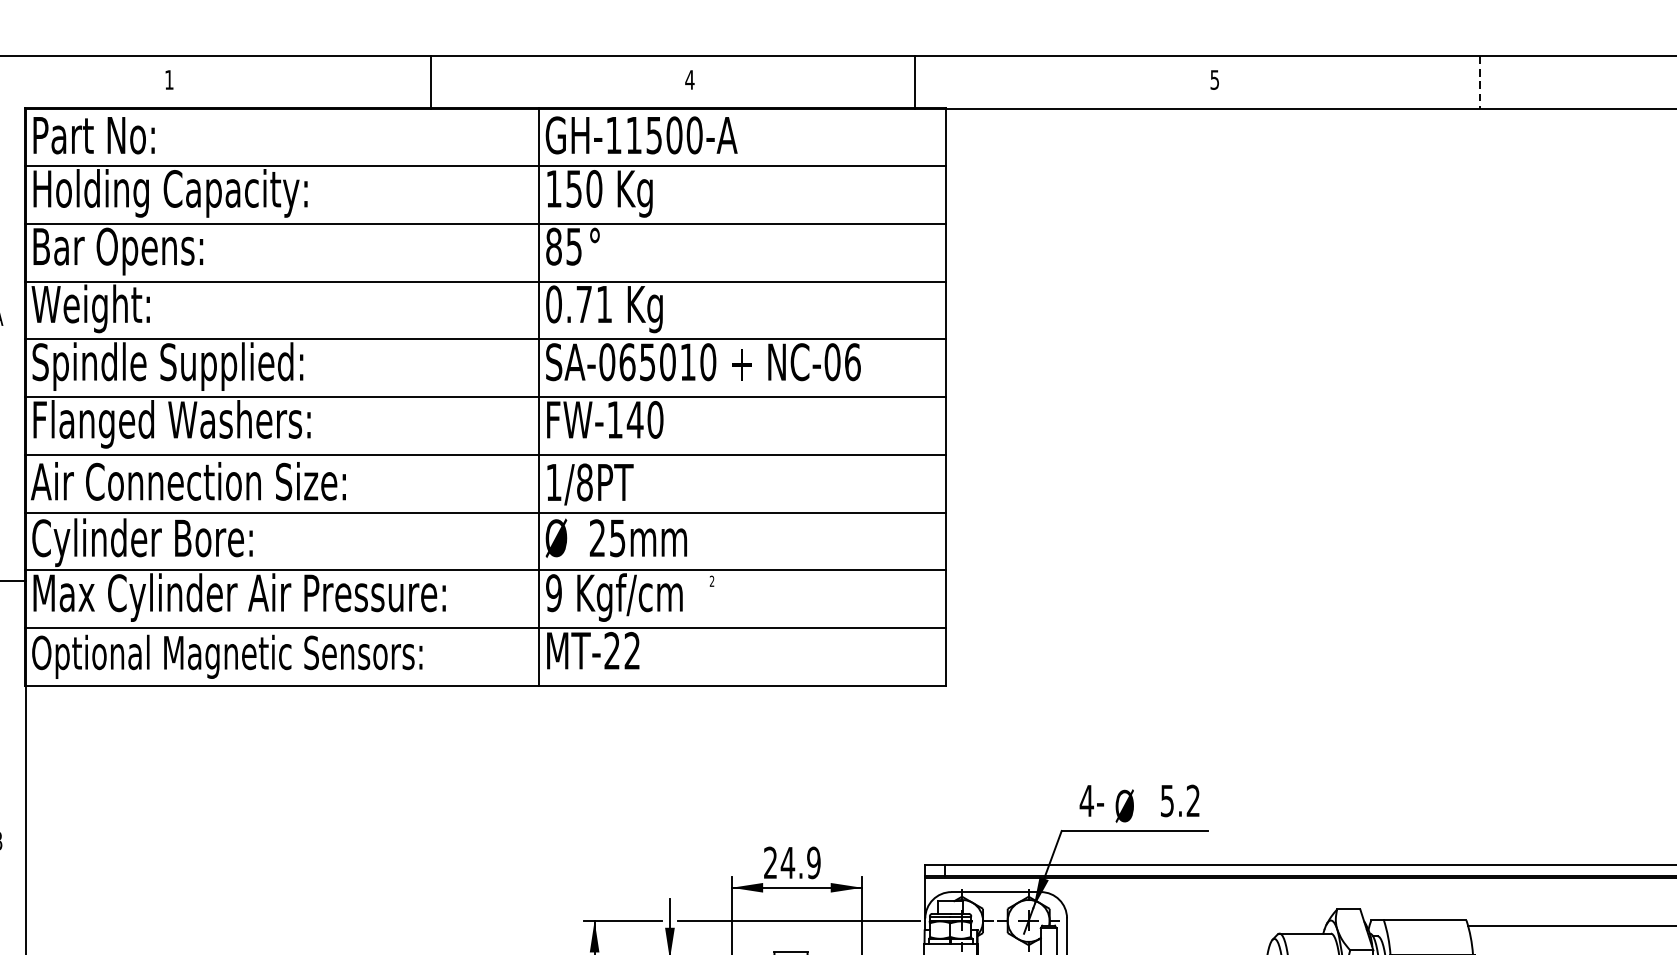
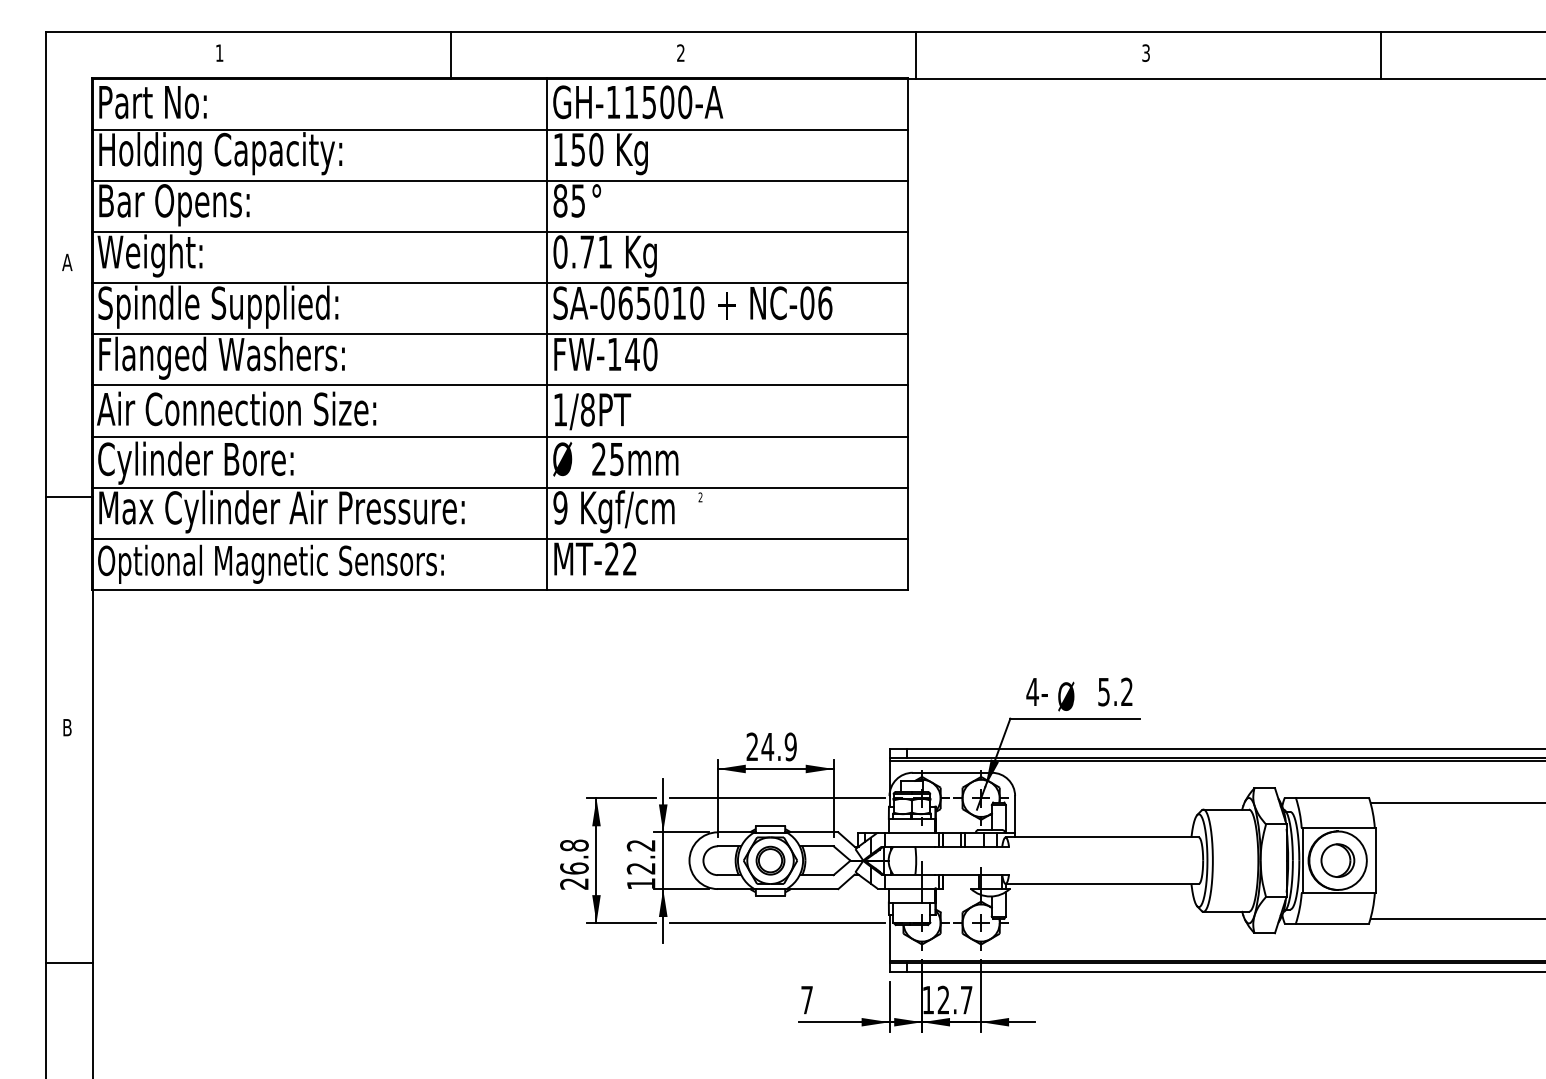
text: (689, 79) -> (680, 52), 4 -> 2
text: (1214, 79) -> (1145, 52), 5 -> 3
line: (915, 82) -> (916, 55), moved
line: (1480, 82) -> (1381, 55), dashed -> solid

